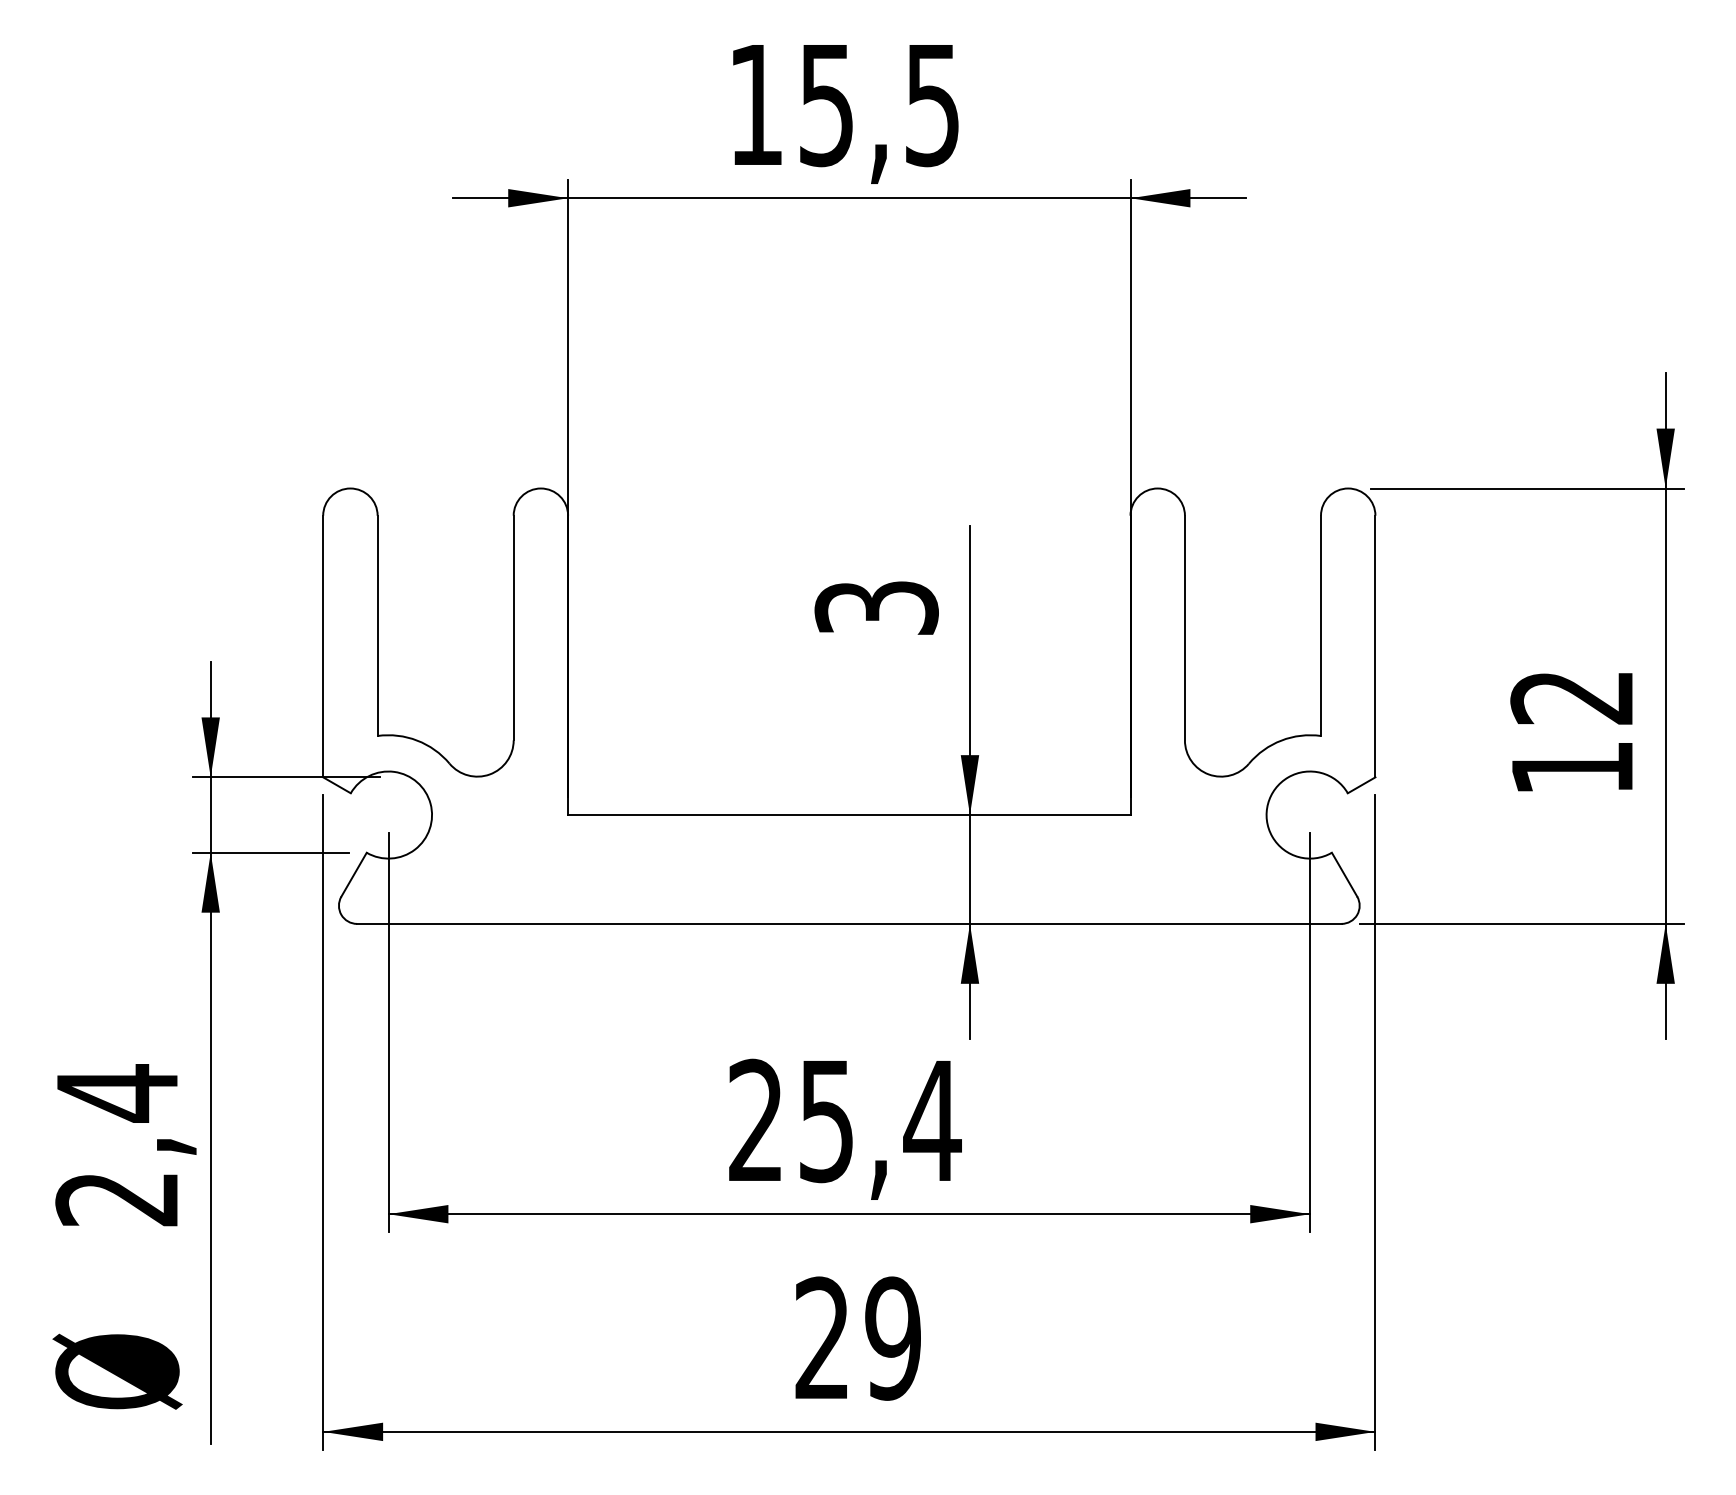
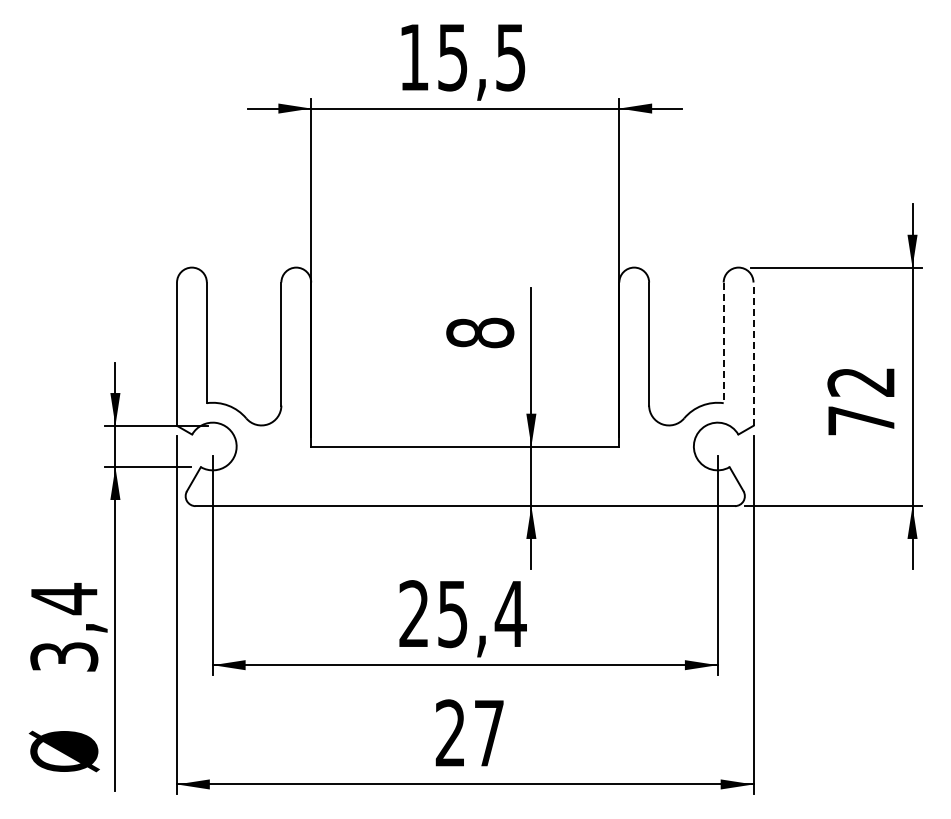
text: (877, 606) -> (480, 332), 3 -> 8
line: (1320, 627) -> (723, 343), solid -> dashed
line: (1375, 647) -> (753, 354), solid -> dashed
text: (1572, 767) -> (861, 420), 12 -> 72
text: (117, 1198) -> (64, 656), 2,4 -> 3,4
text: (893, 1338) -> (489, 733), 29 -> 27

